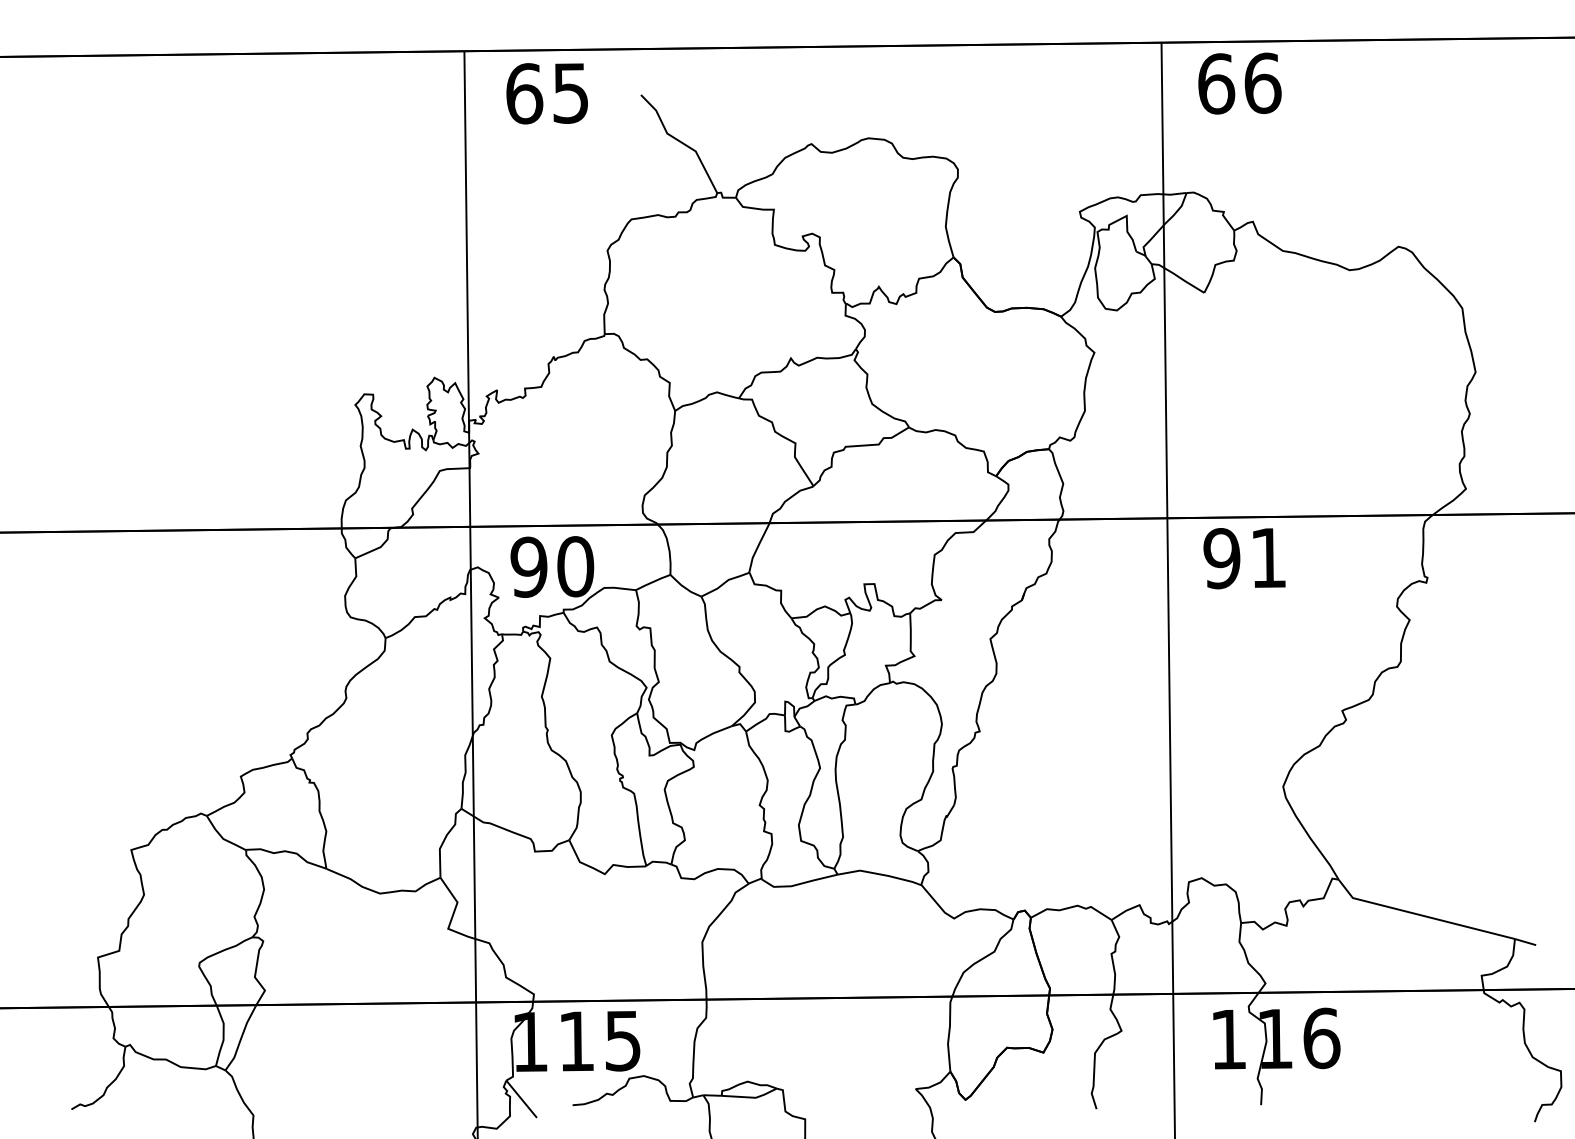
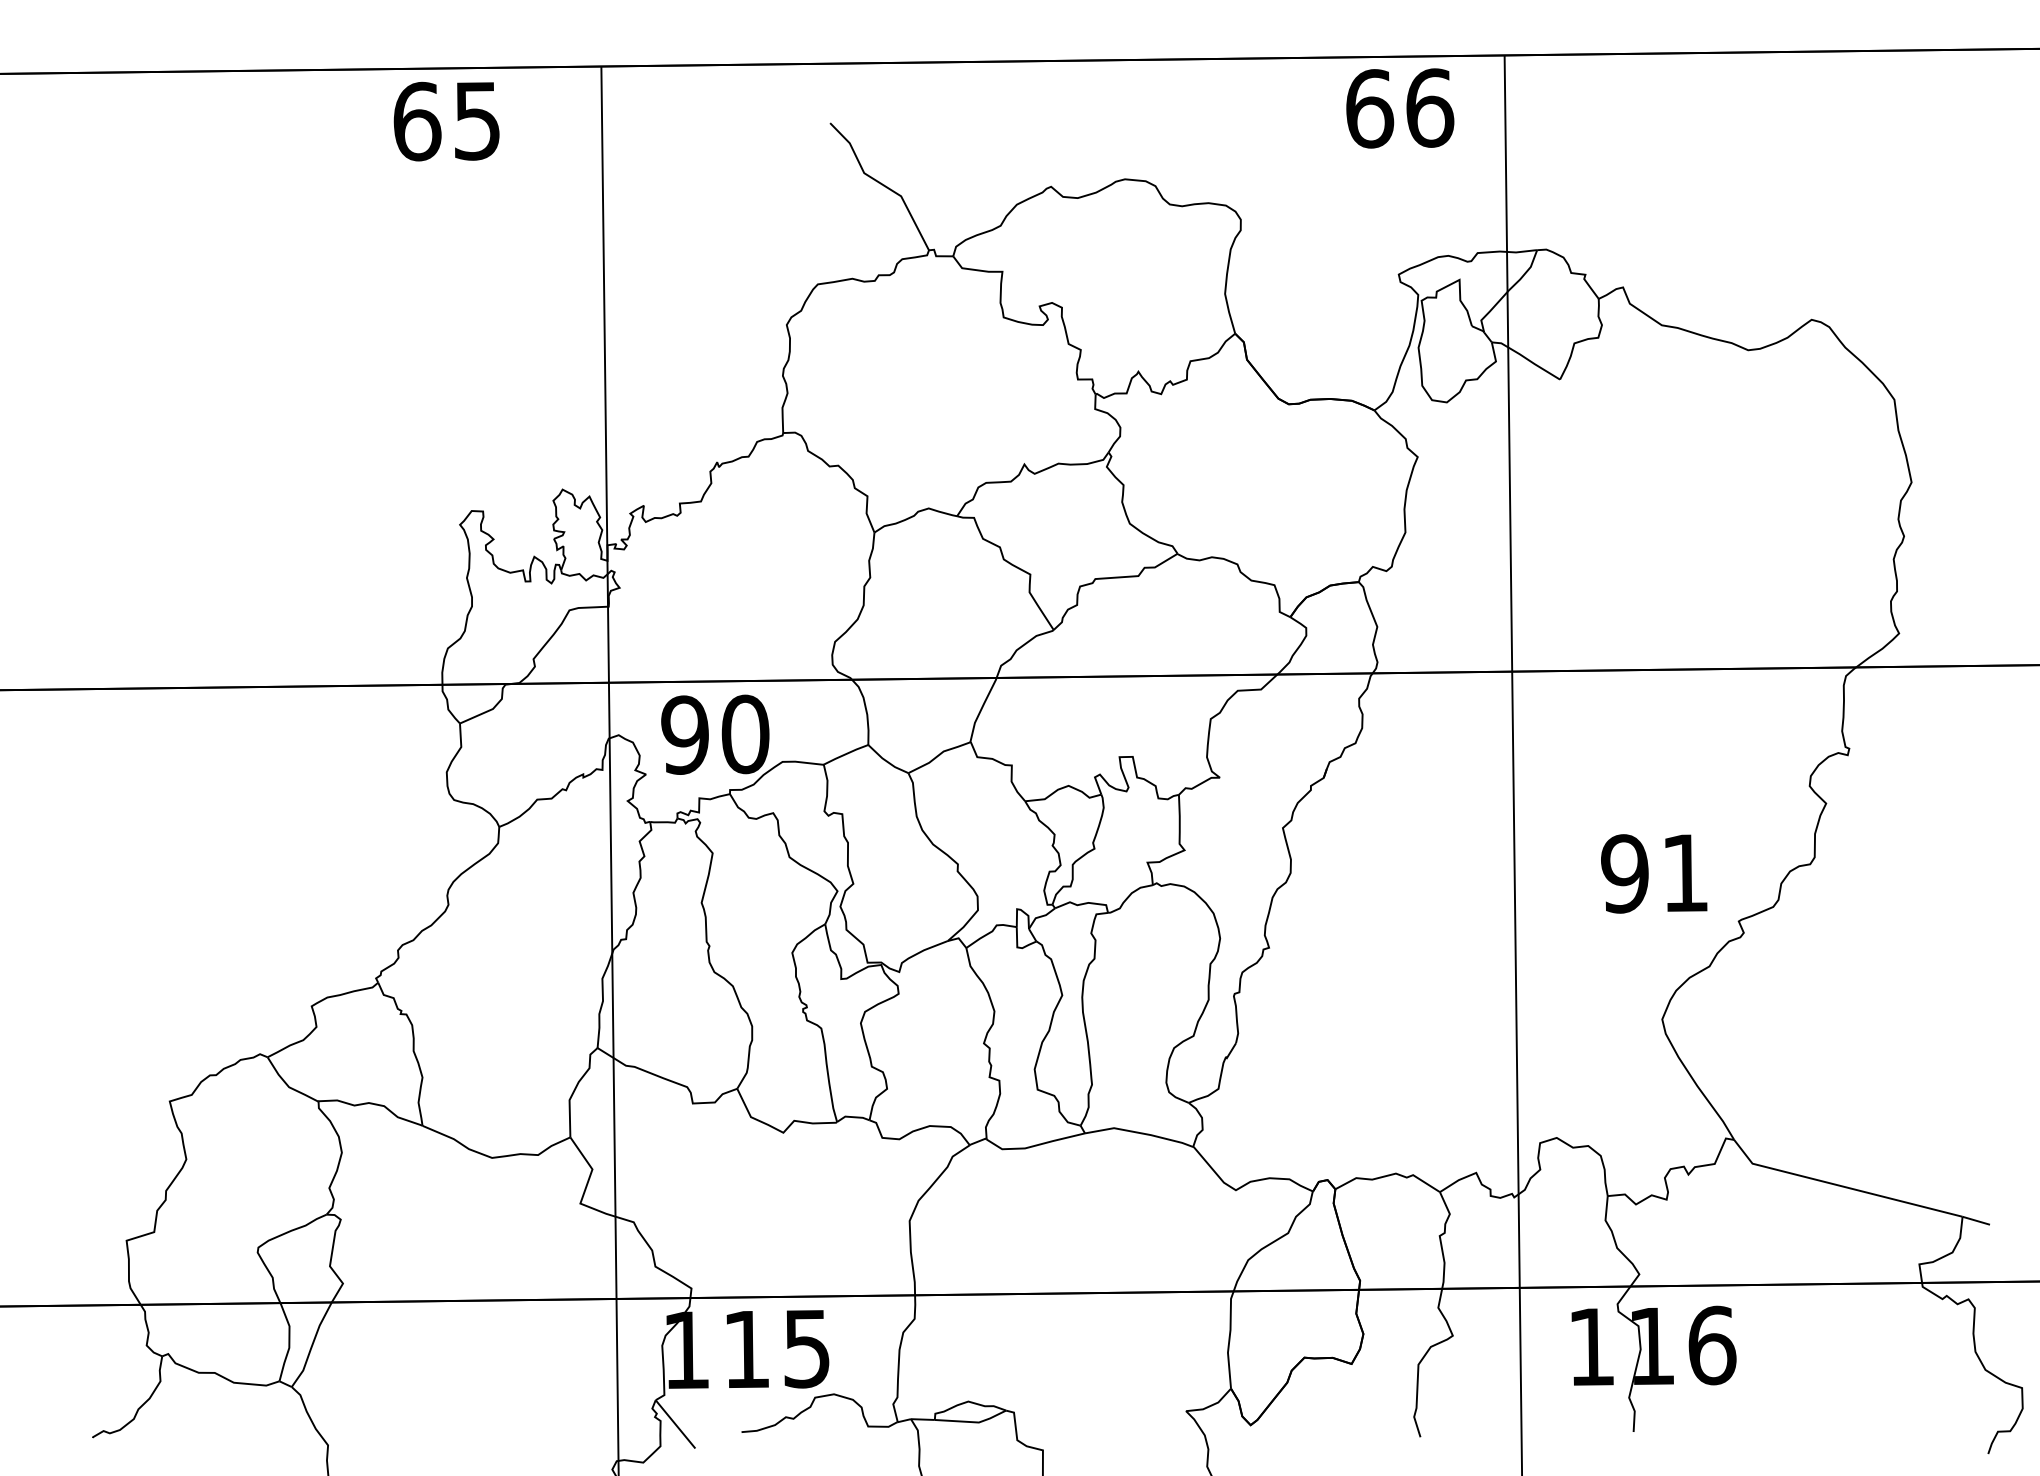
text: (1240, 83) -> (1400, 108), moved
text: (547, 93) -> (446, 121), moved
text: (1244, 558) -> (1654, 873), moved

